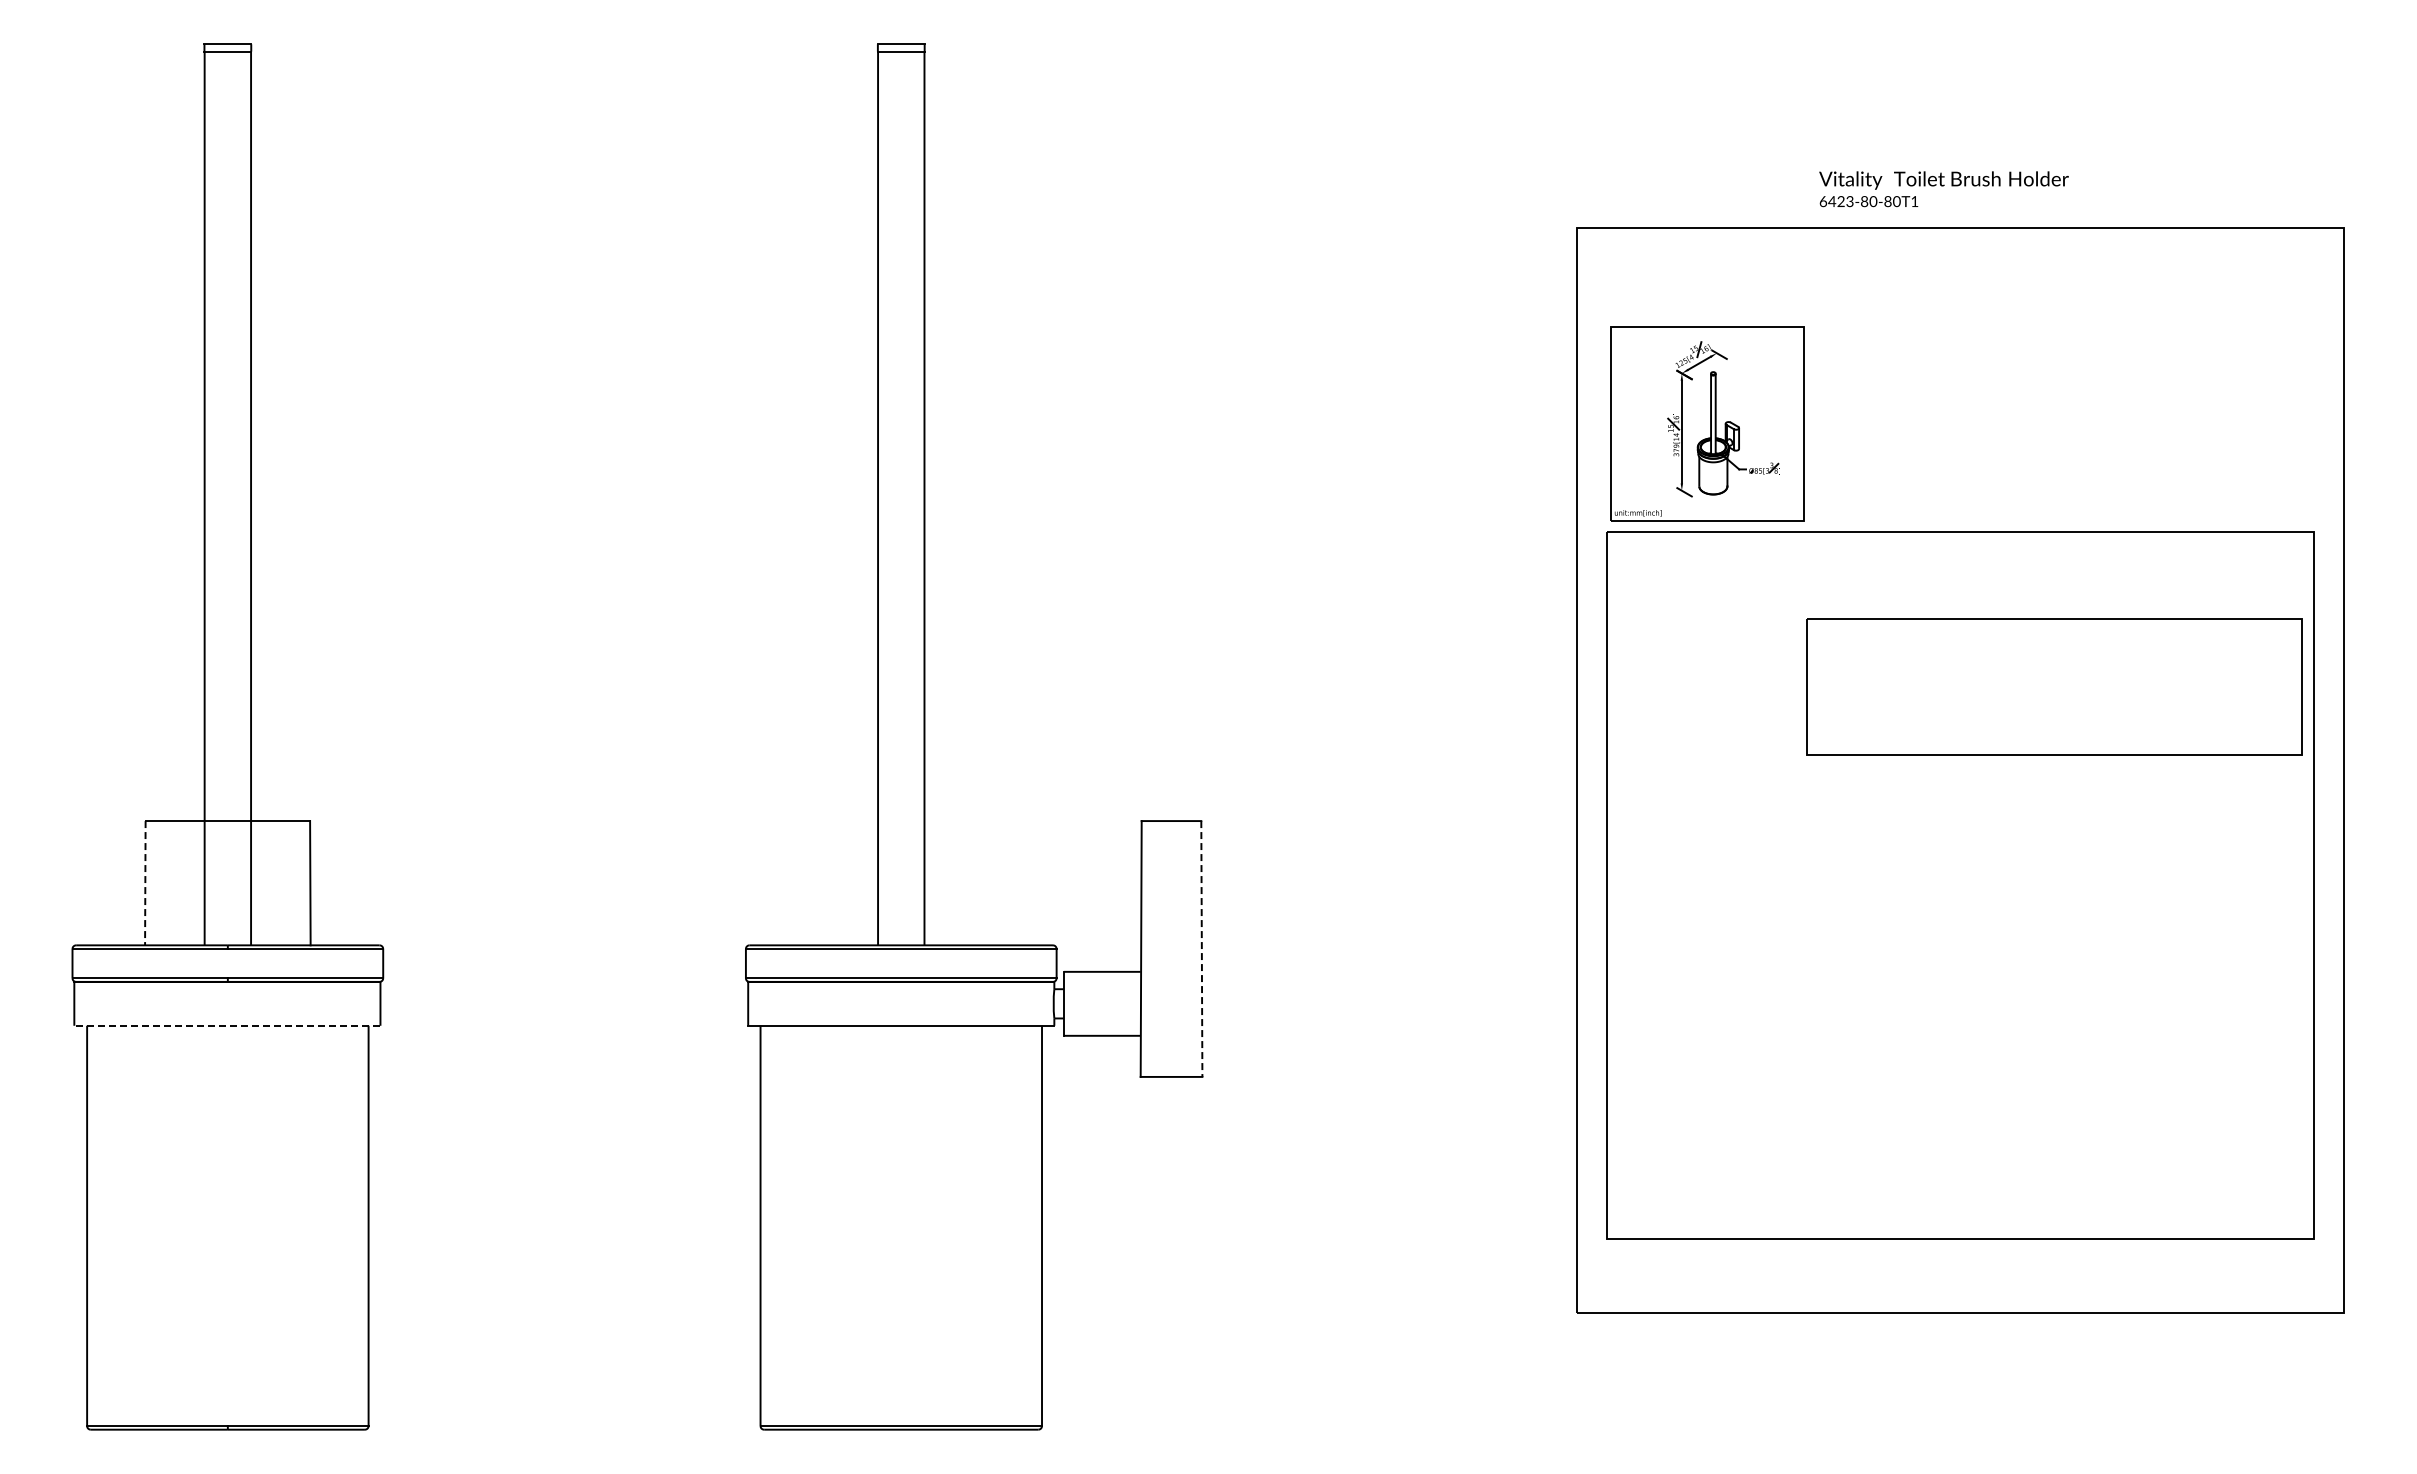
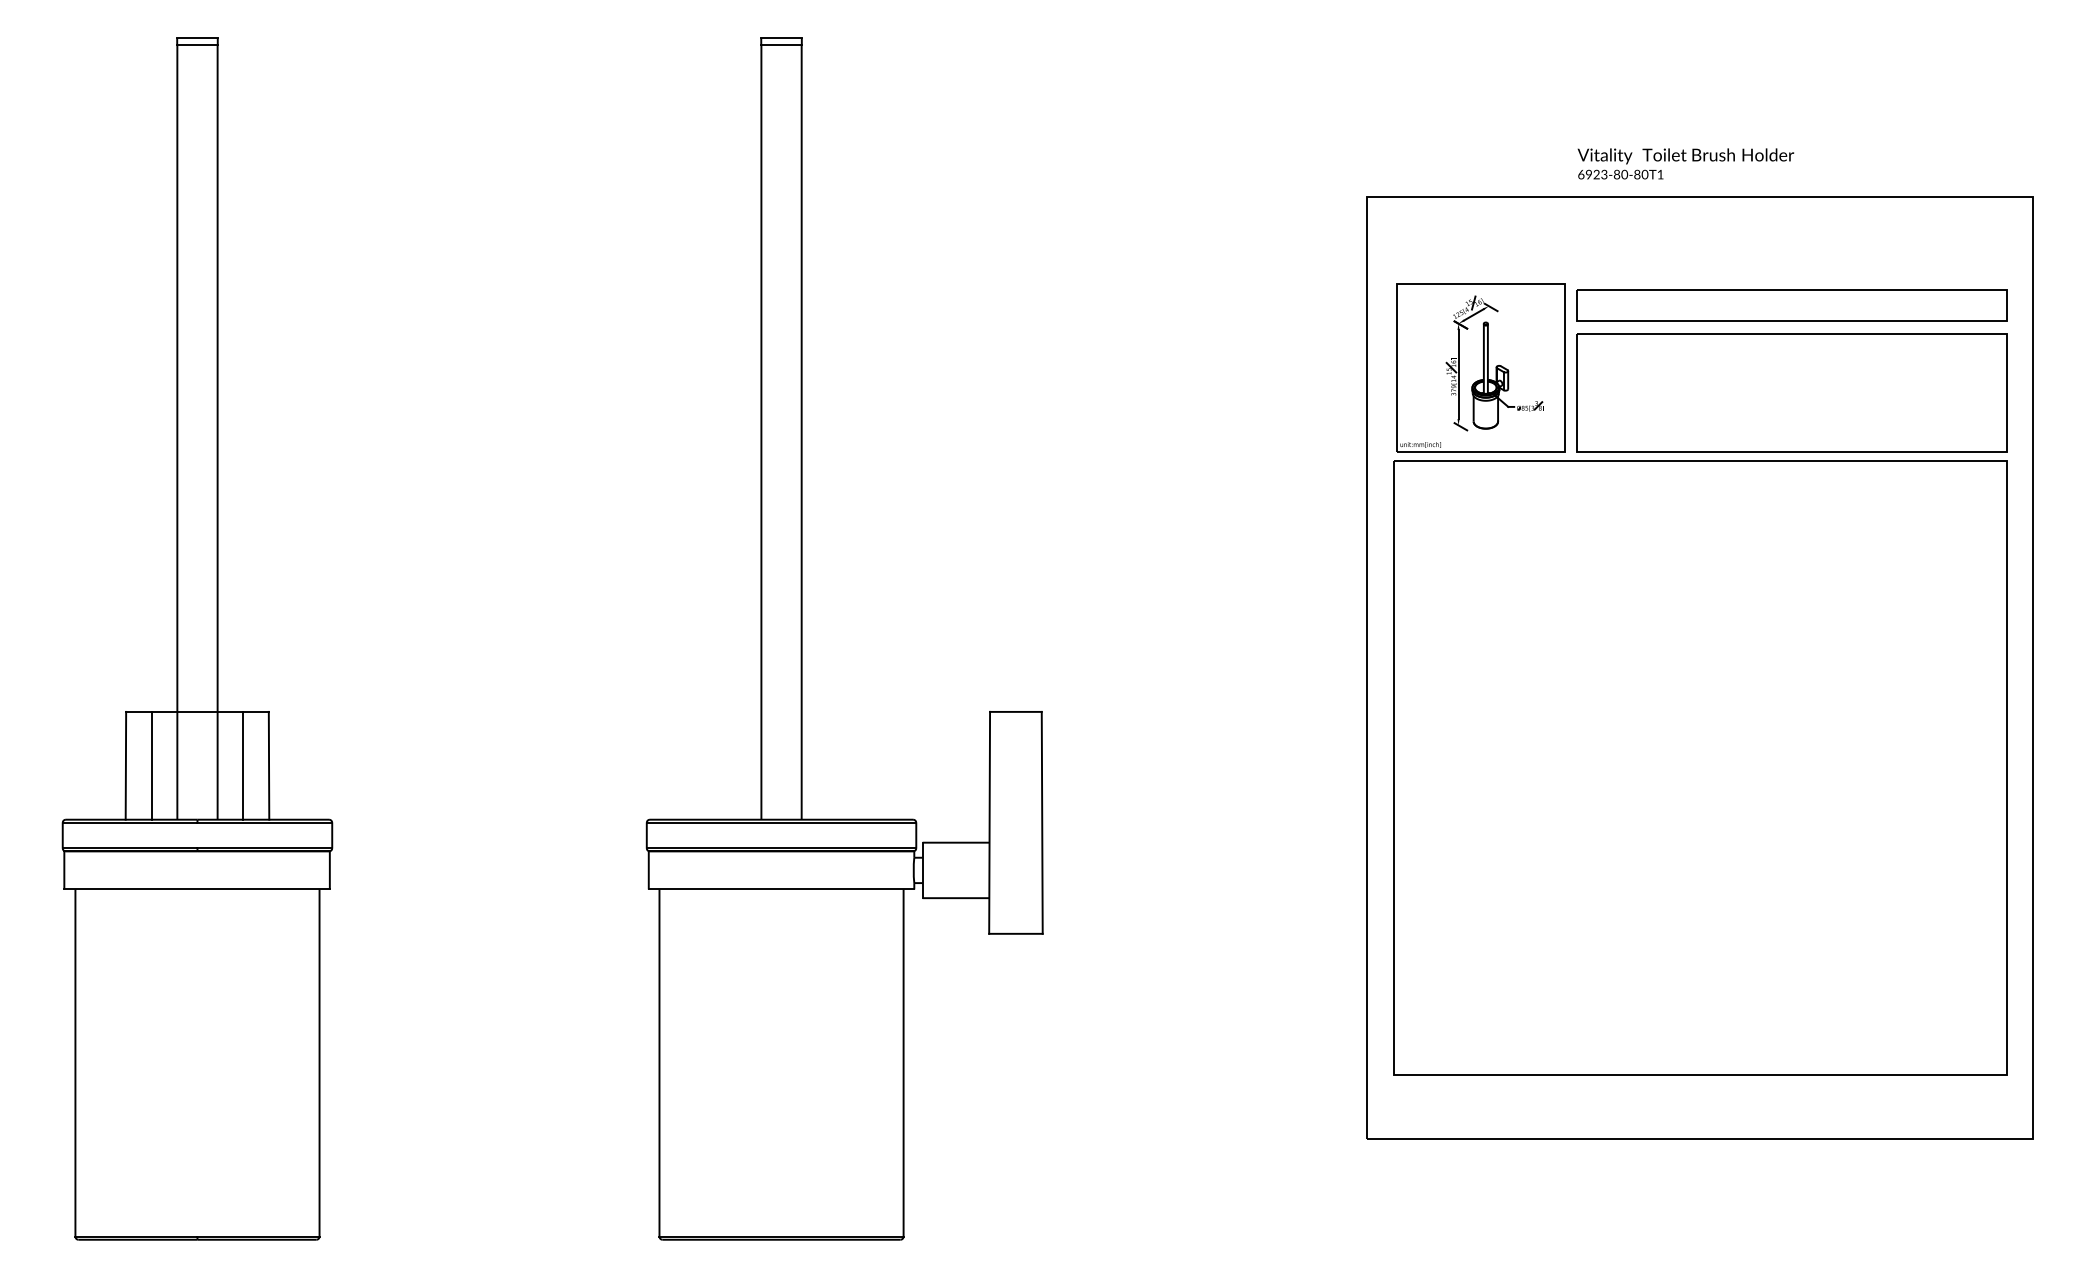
text: (1832, 201) -> (1589, 174), 6423-80-80T1 -> 6923-80-80T1
part: (2066, 352) -> (1792, 305), added
part: (2054, 686) -> (1792, 392), moved
line: (145, 883) -> (126, 766), dashed -> solid
line: (174, 883) -> (151, 766), added
line: (280, 883) -> (243, 766), added
line: (1201, 949) -> (1041, 823), dashed -> solid
line: (226, 1025) -> (196, 889), dashed -> solid

